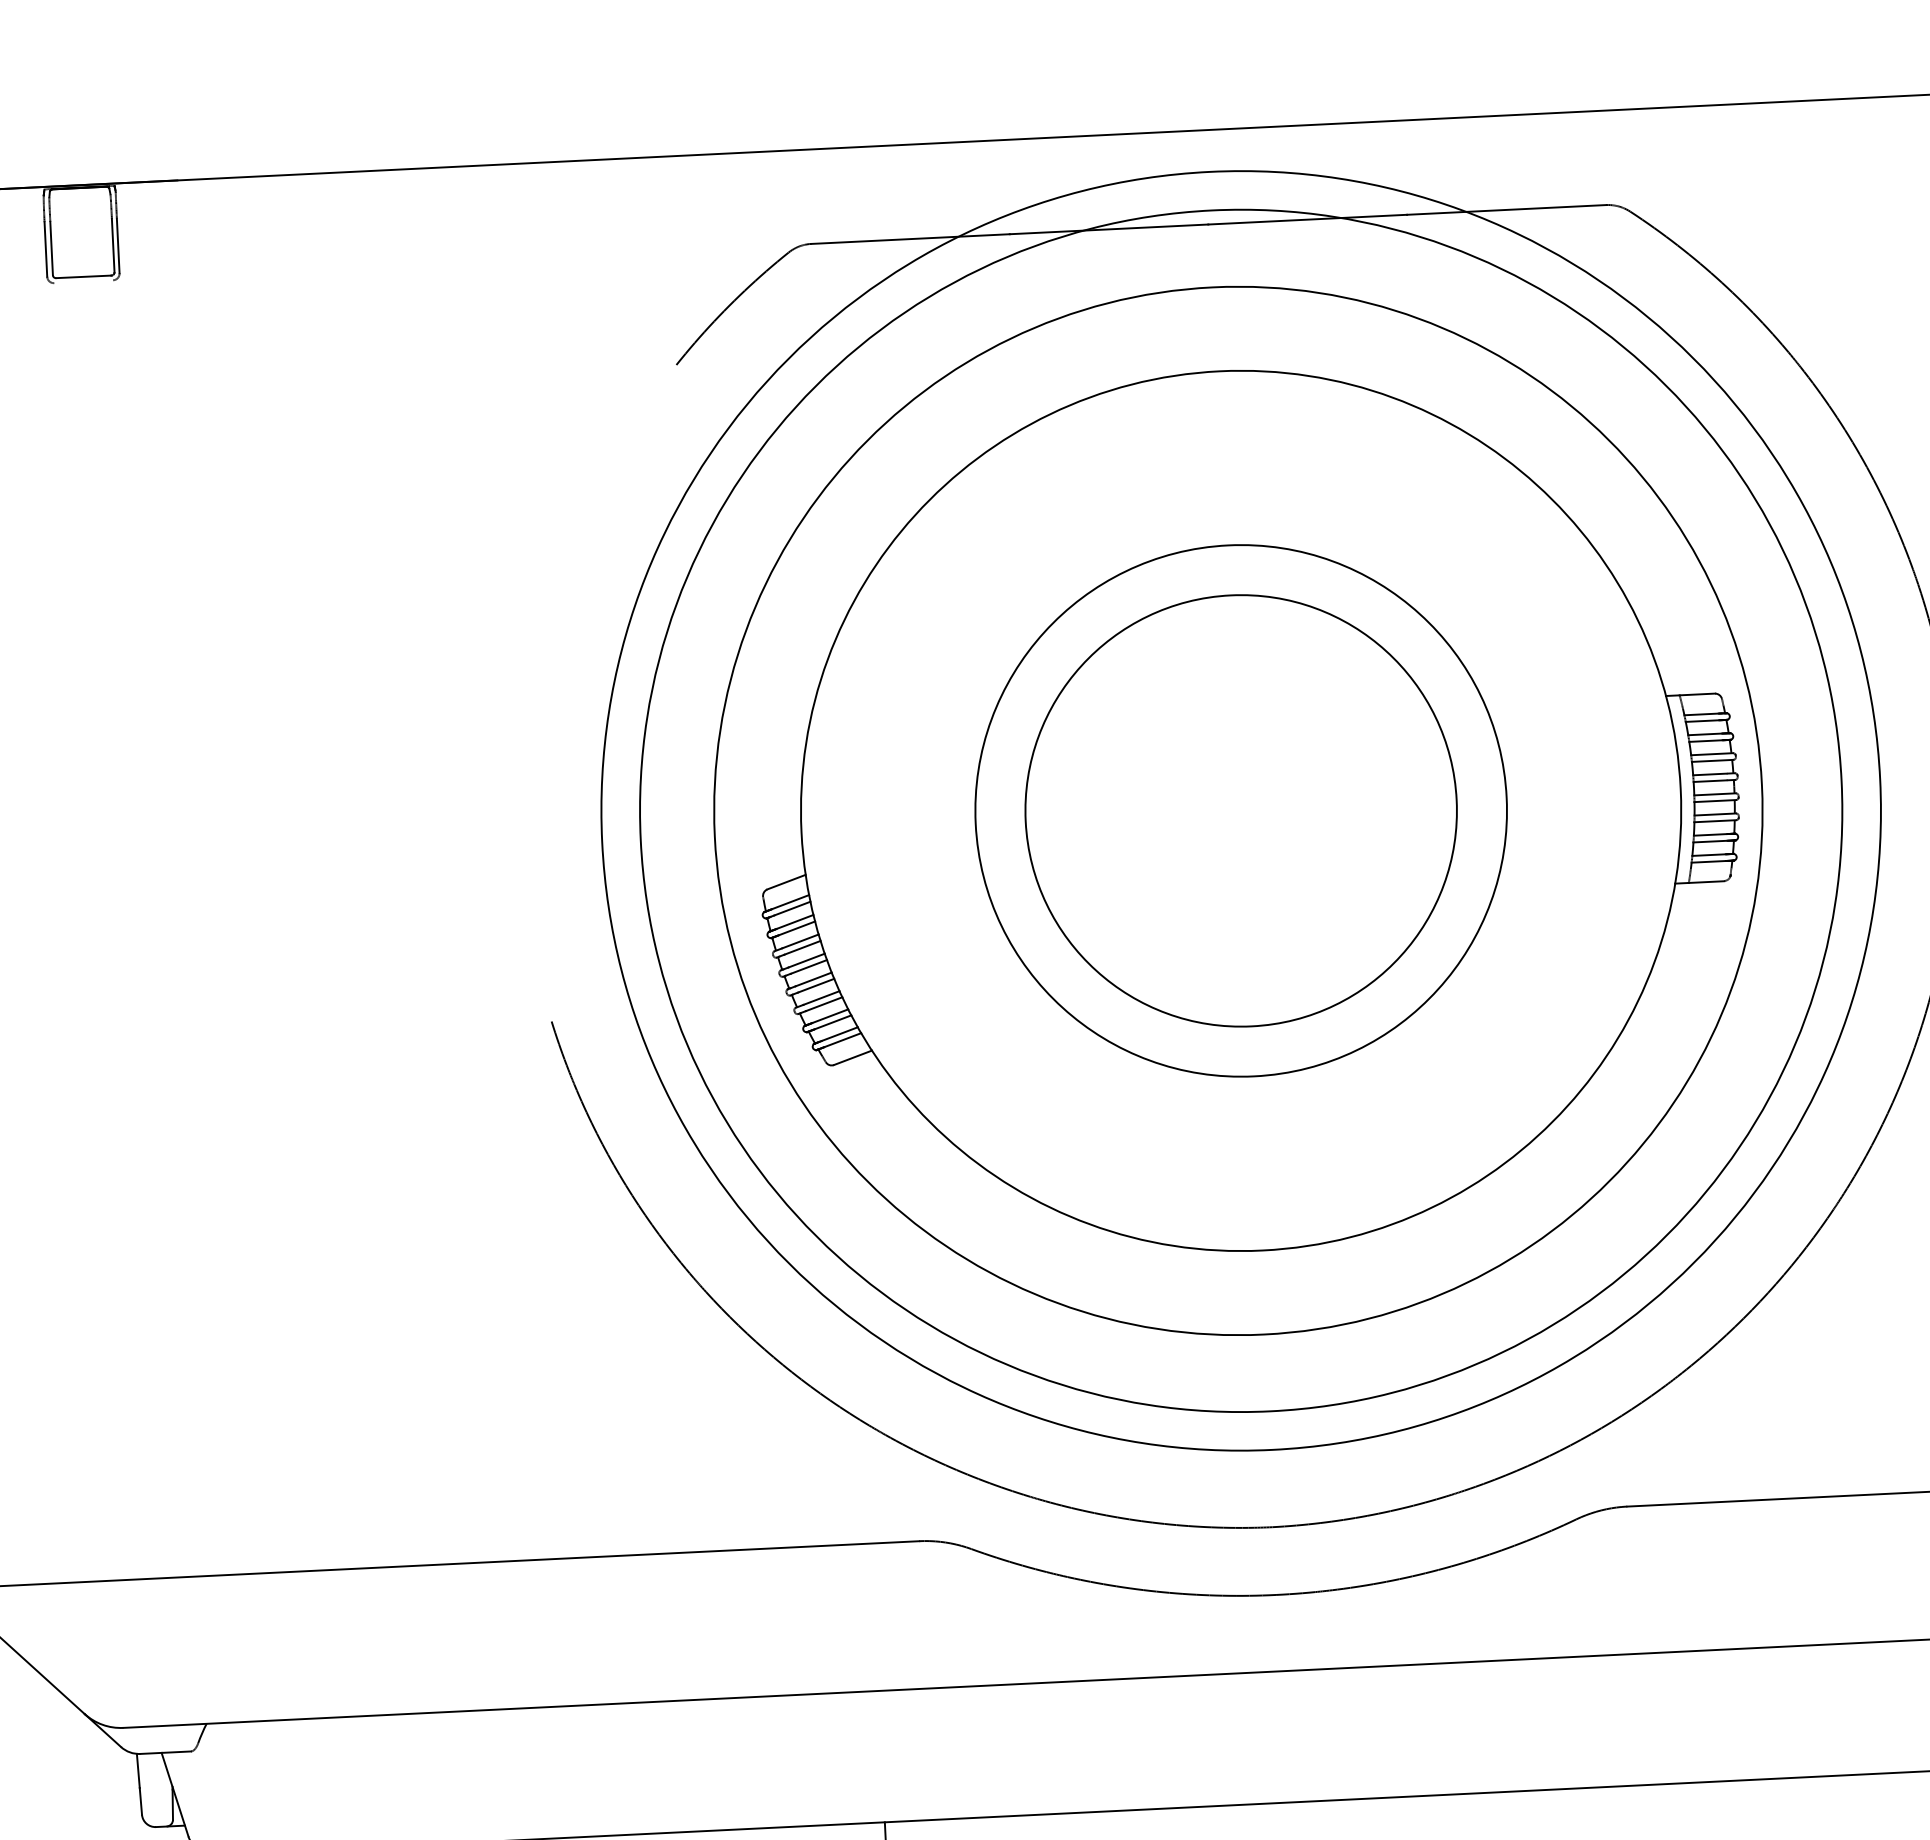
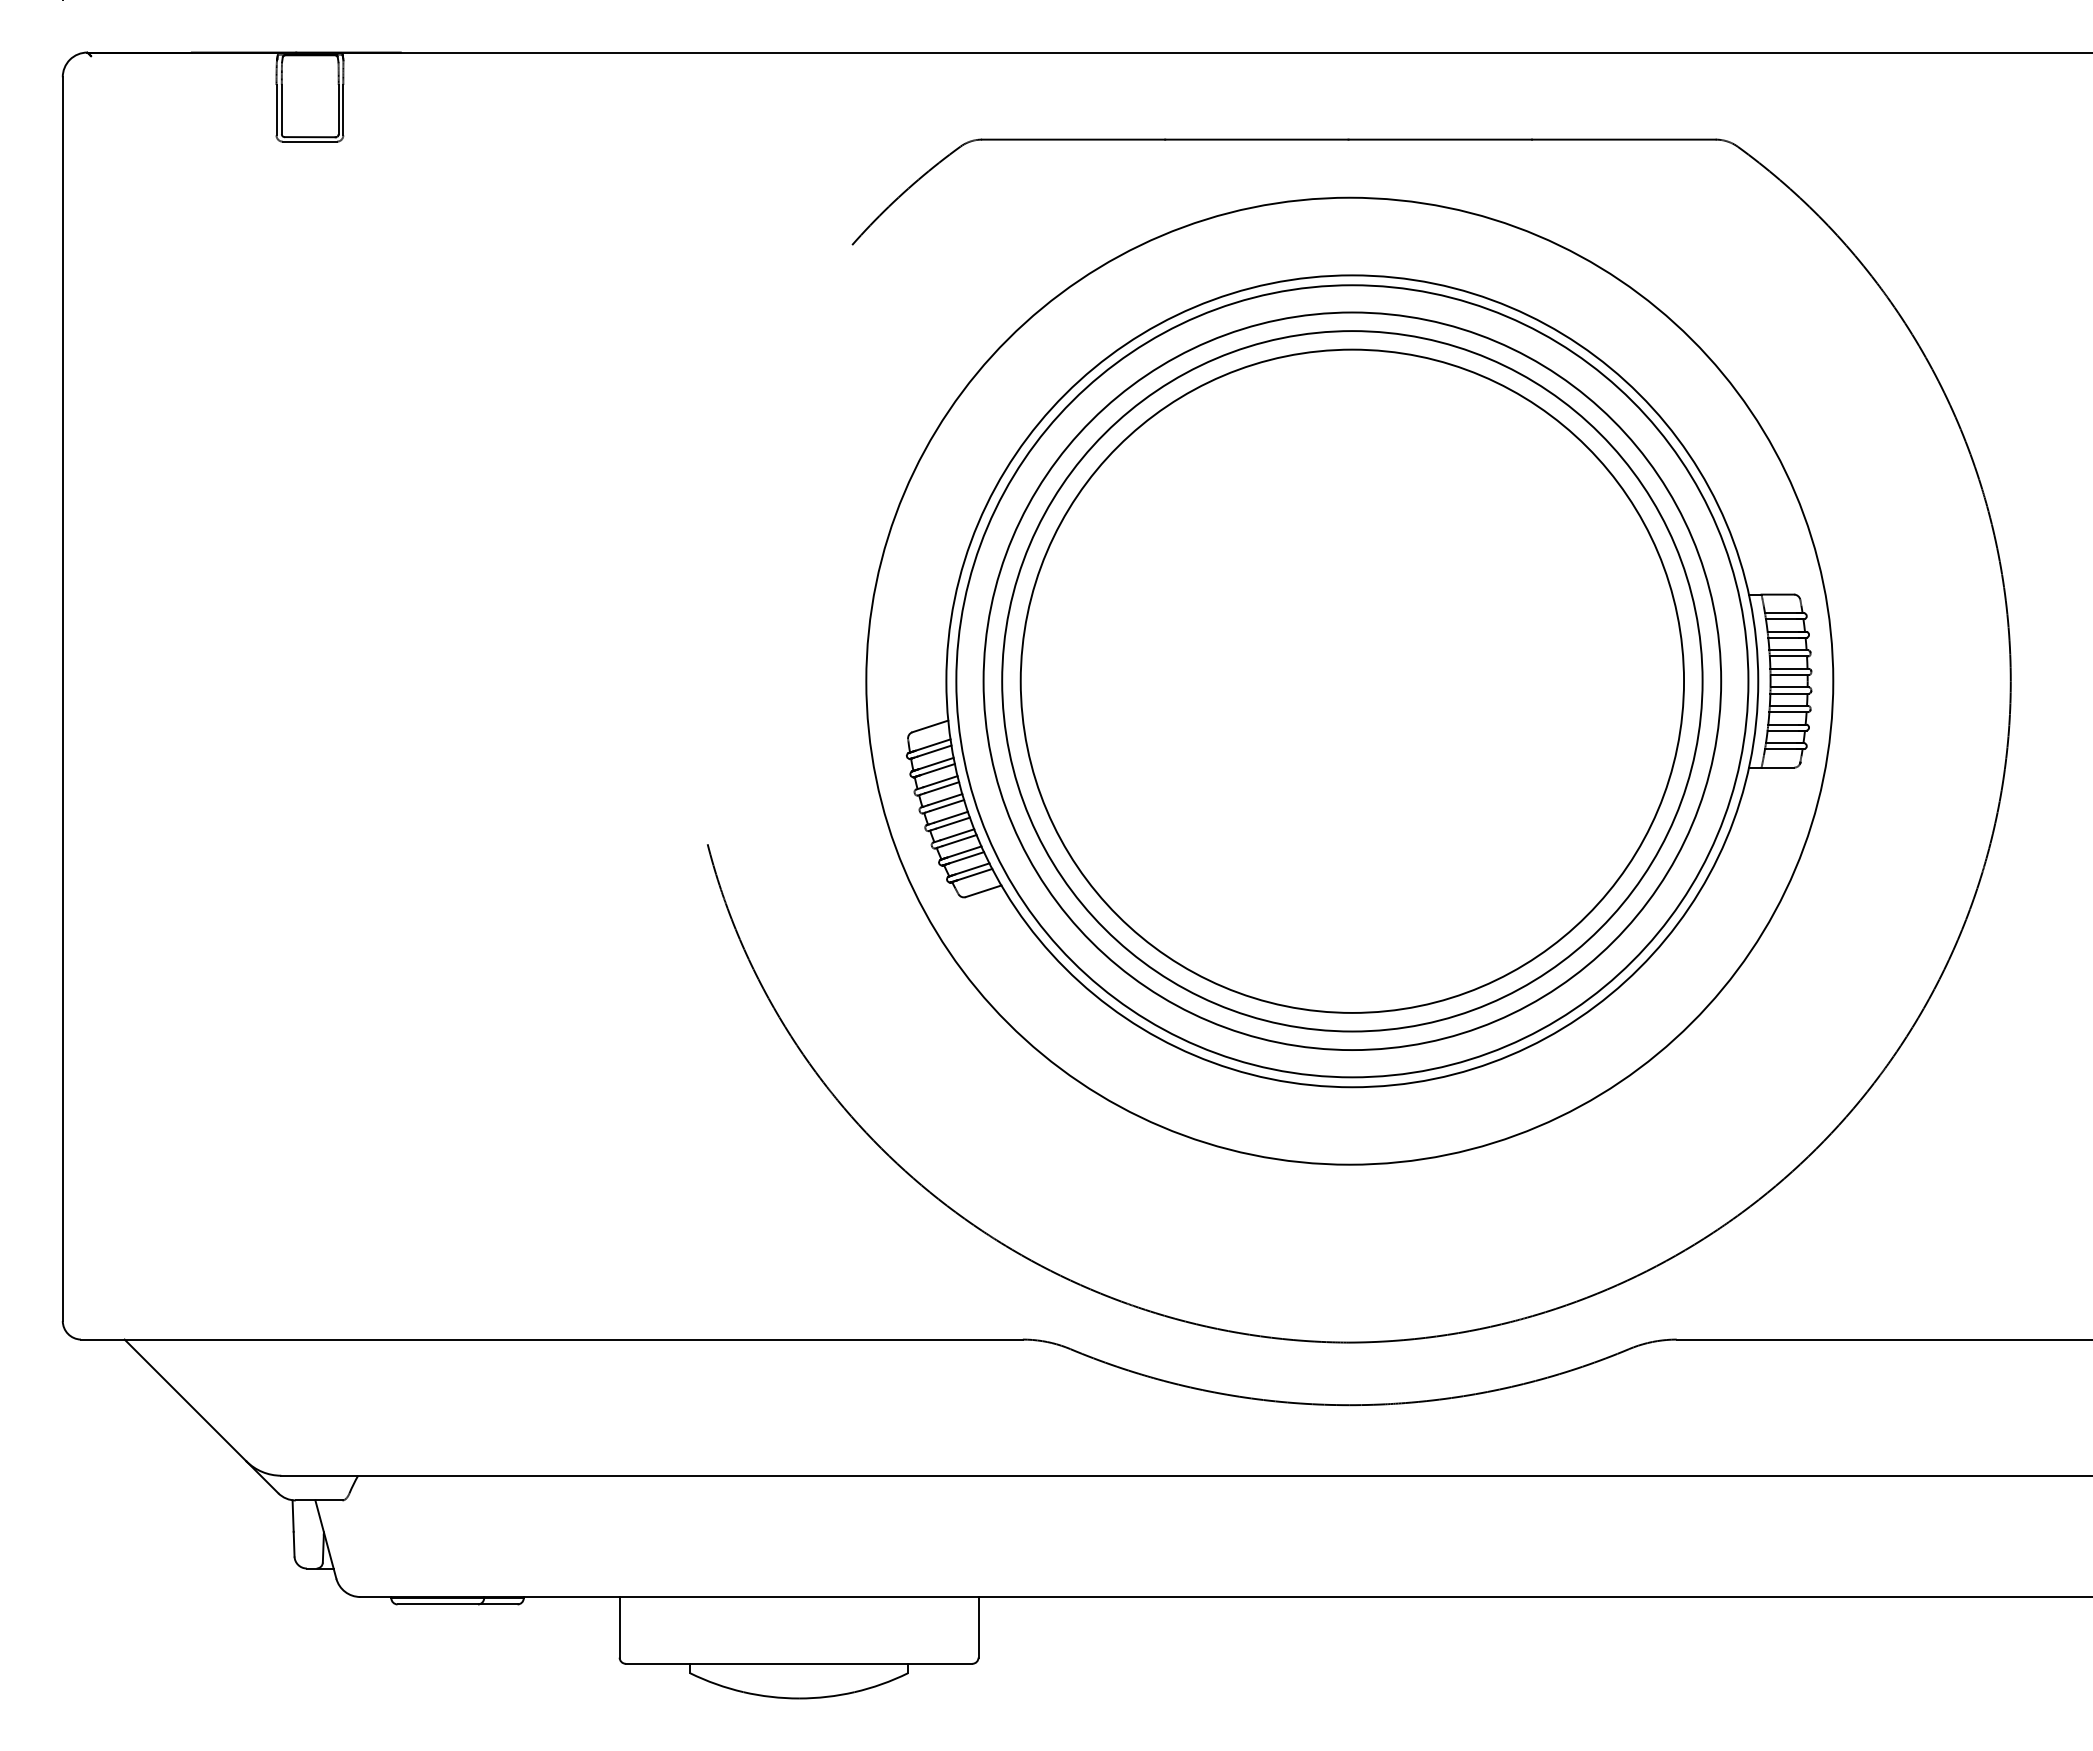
line: (83, 281) -> (309, 141), added
circle: (1241, 810) -> (1352, 680), size x1.67
circle: (1241, 811) -> (1352, 681), size x0.62
circle: (1241, 811) -> (1352, 681), size x0.71
circle: (1241, 811) -> (1352, 681), size x1.43

